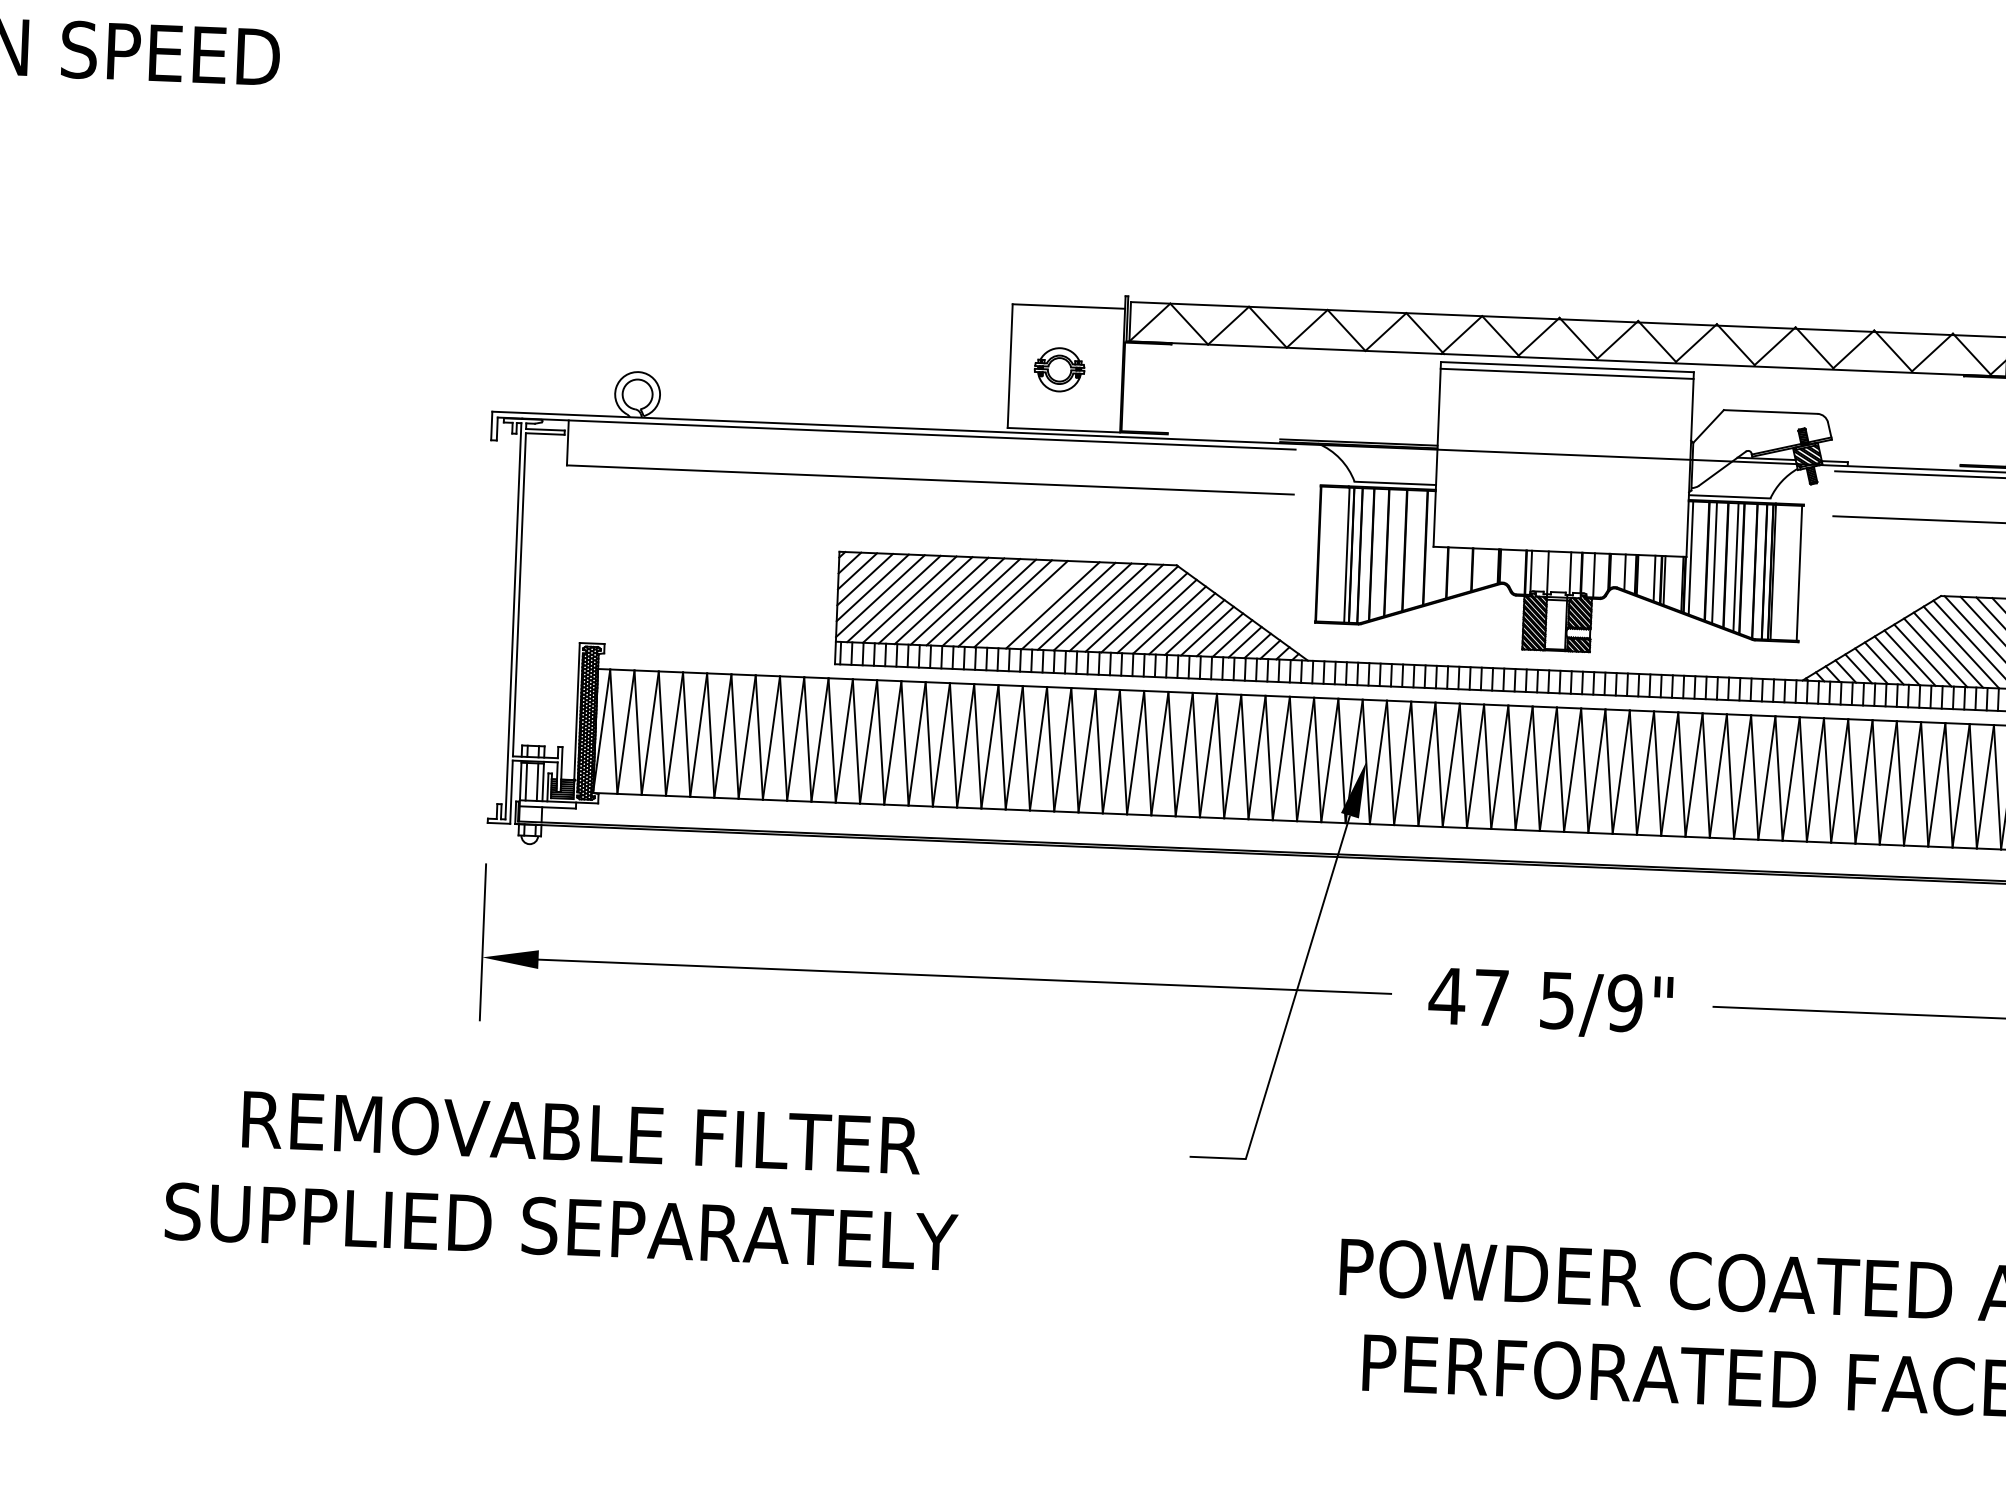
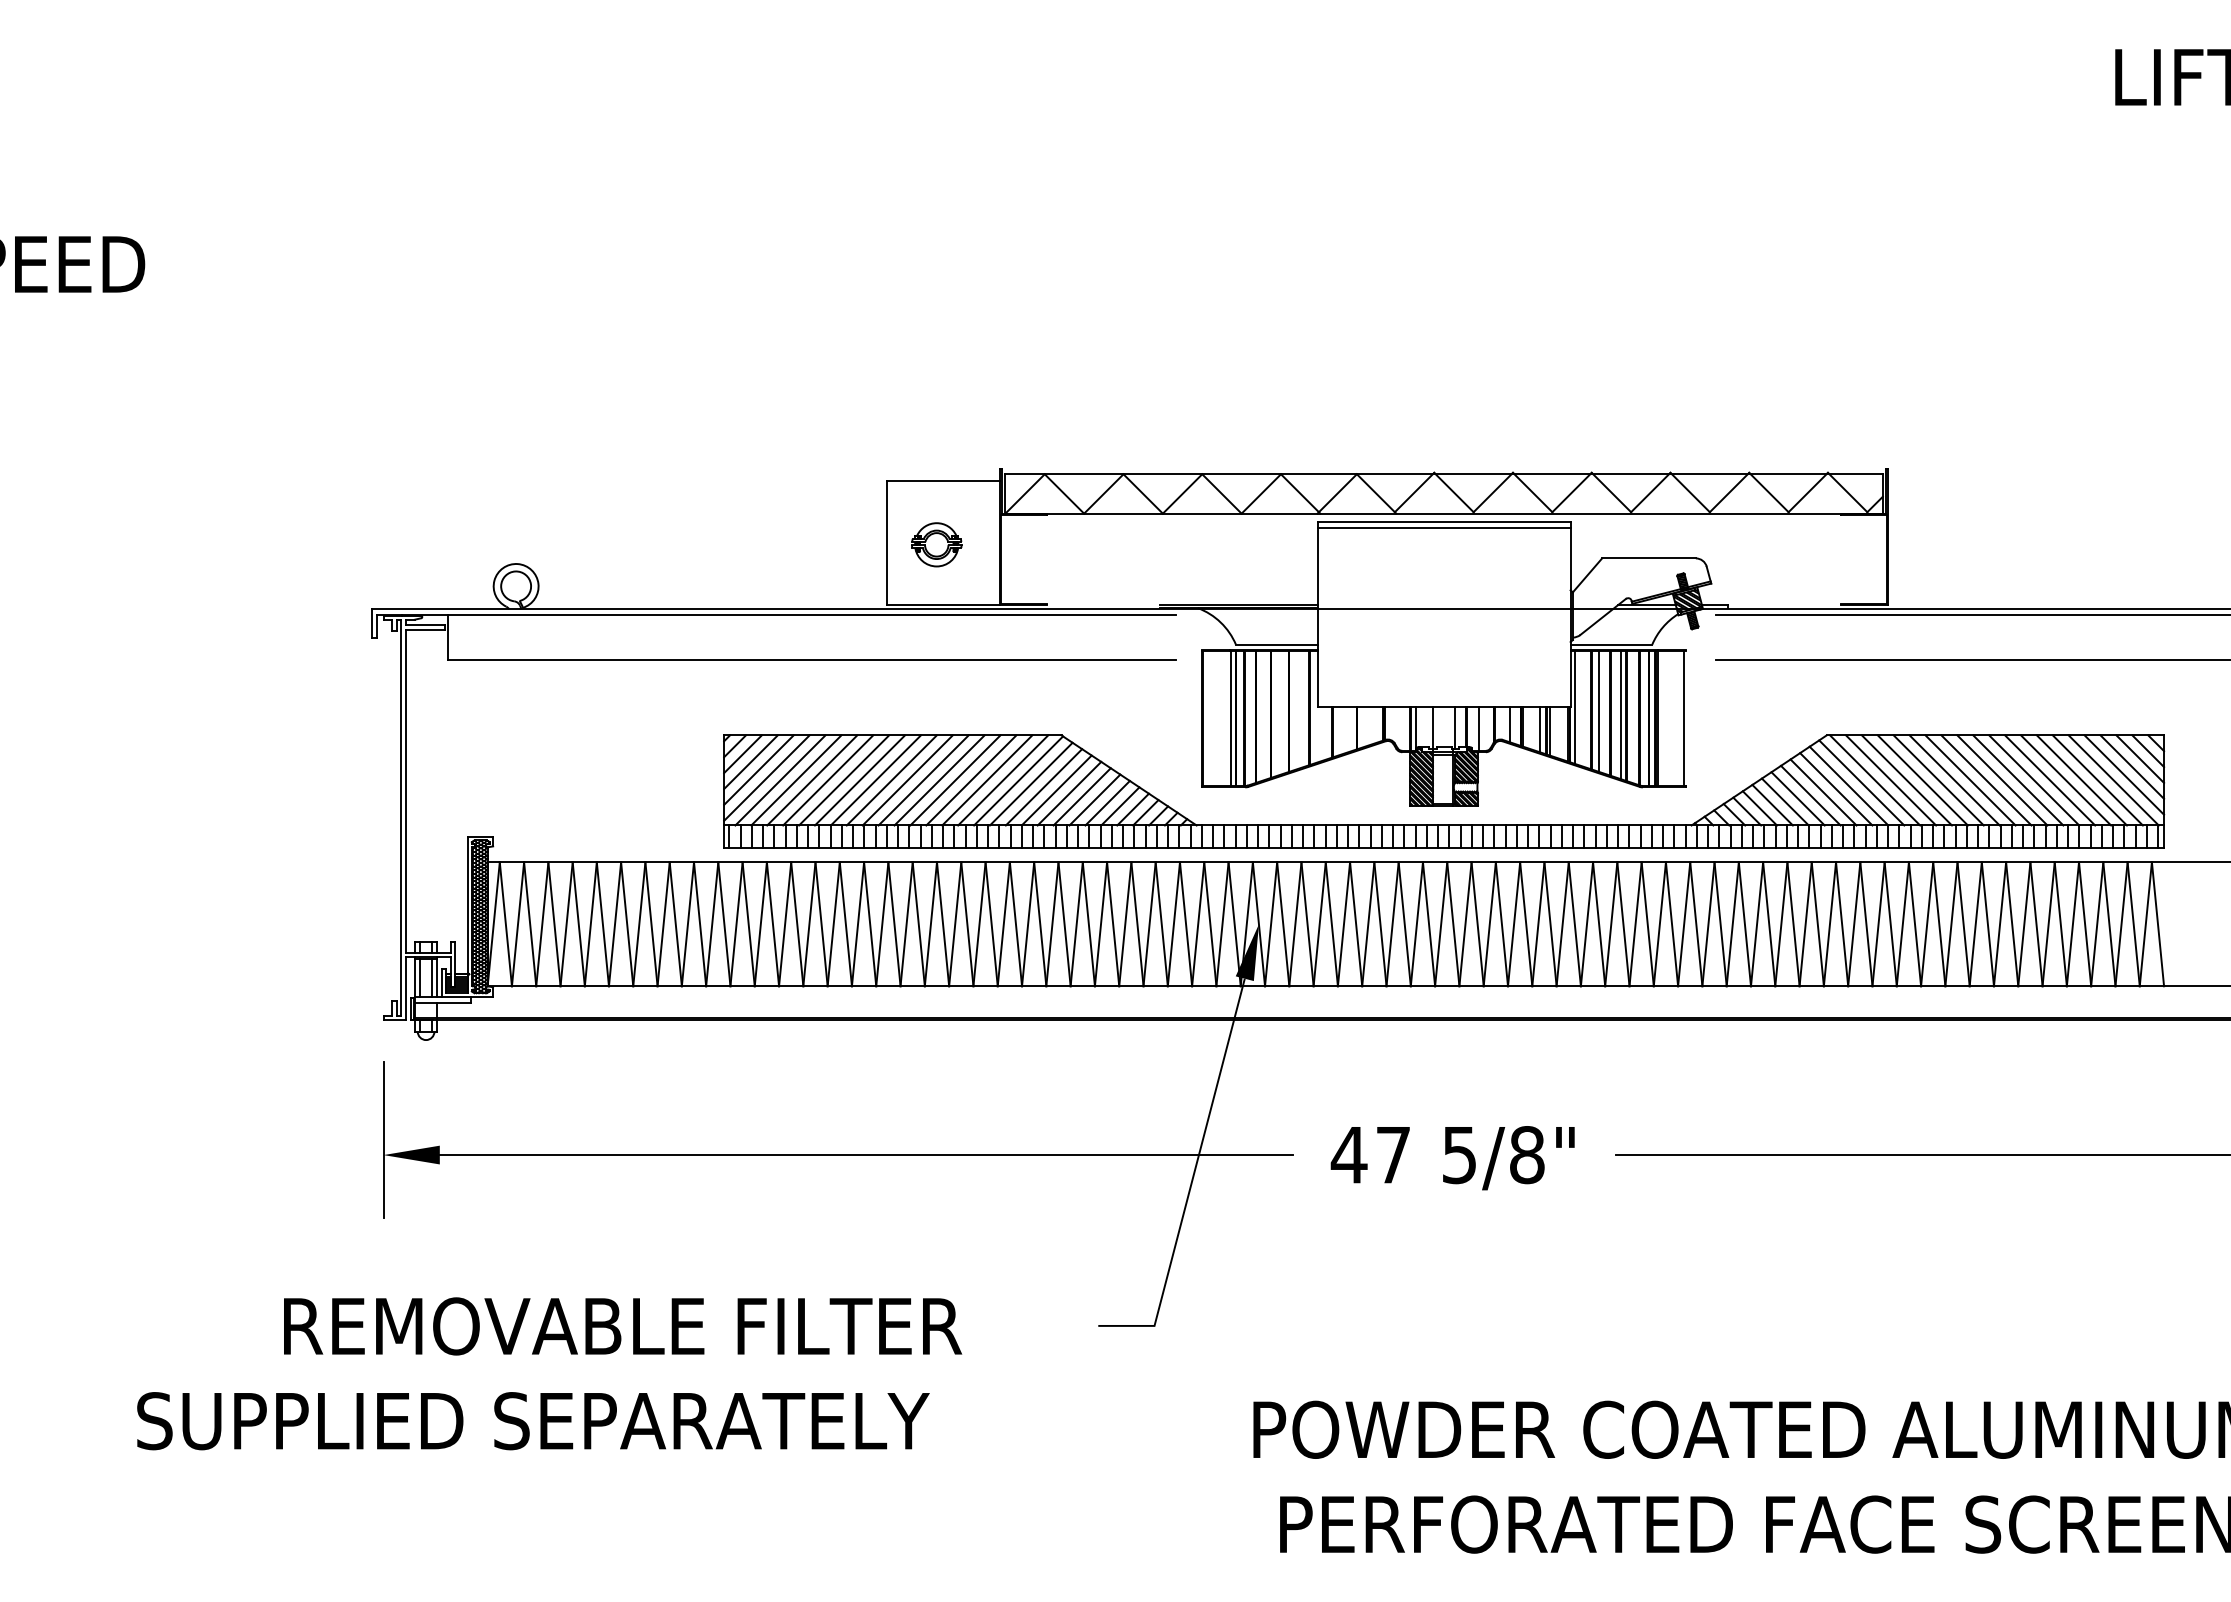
line: (1036, 604) -> (923, 780), added
text: (1624, 1003) -> (1526, 1155), 5/9" -> 5/8"
text: (582, 1132) -> (623, 1326), moved
text: (561, 1227) -> (533, 1421), moved

